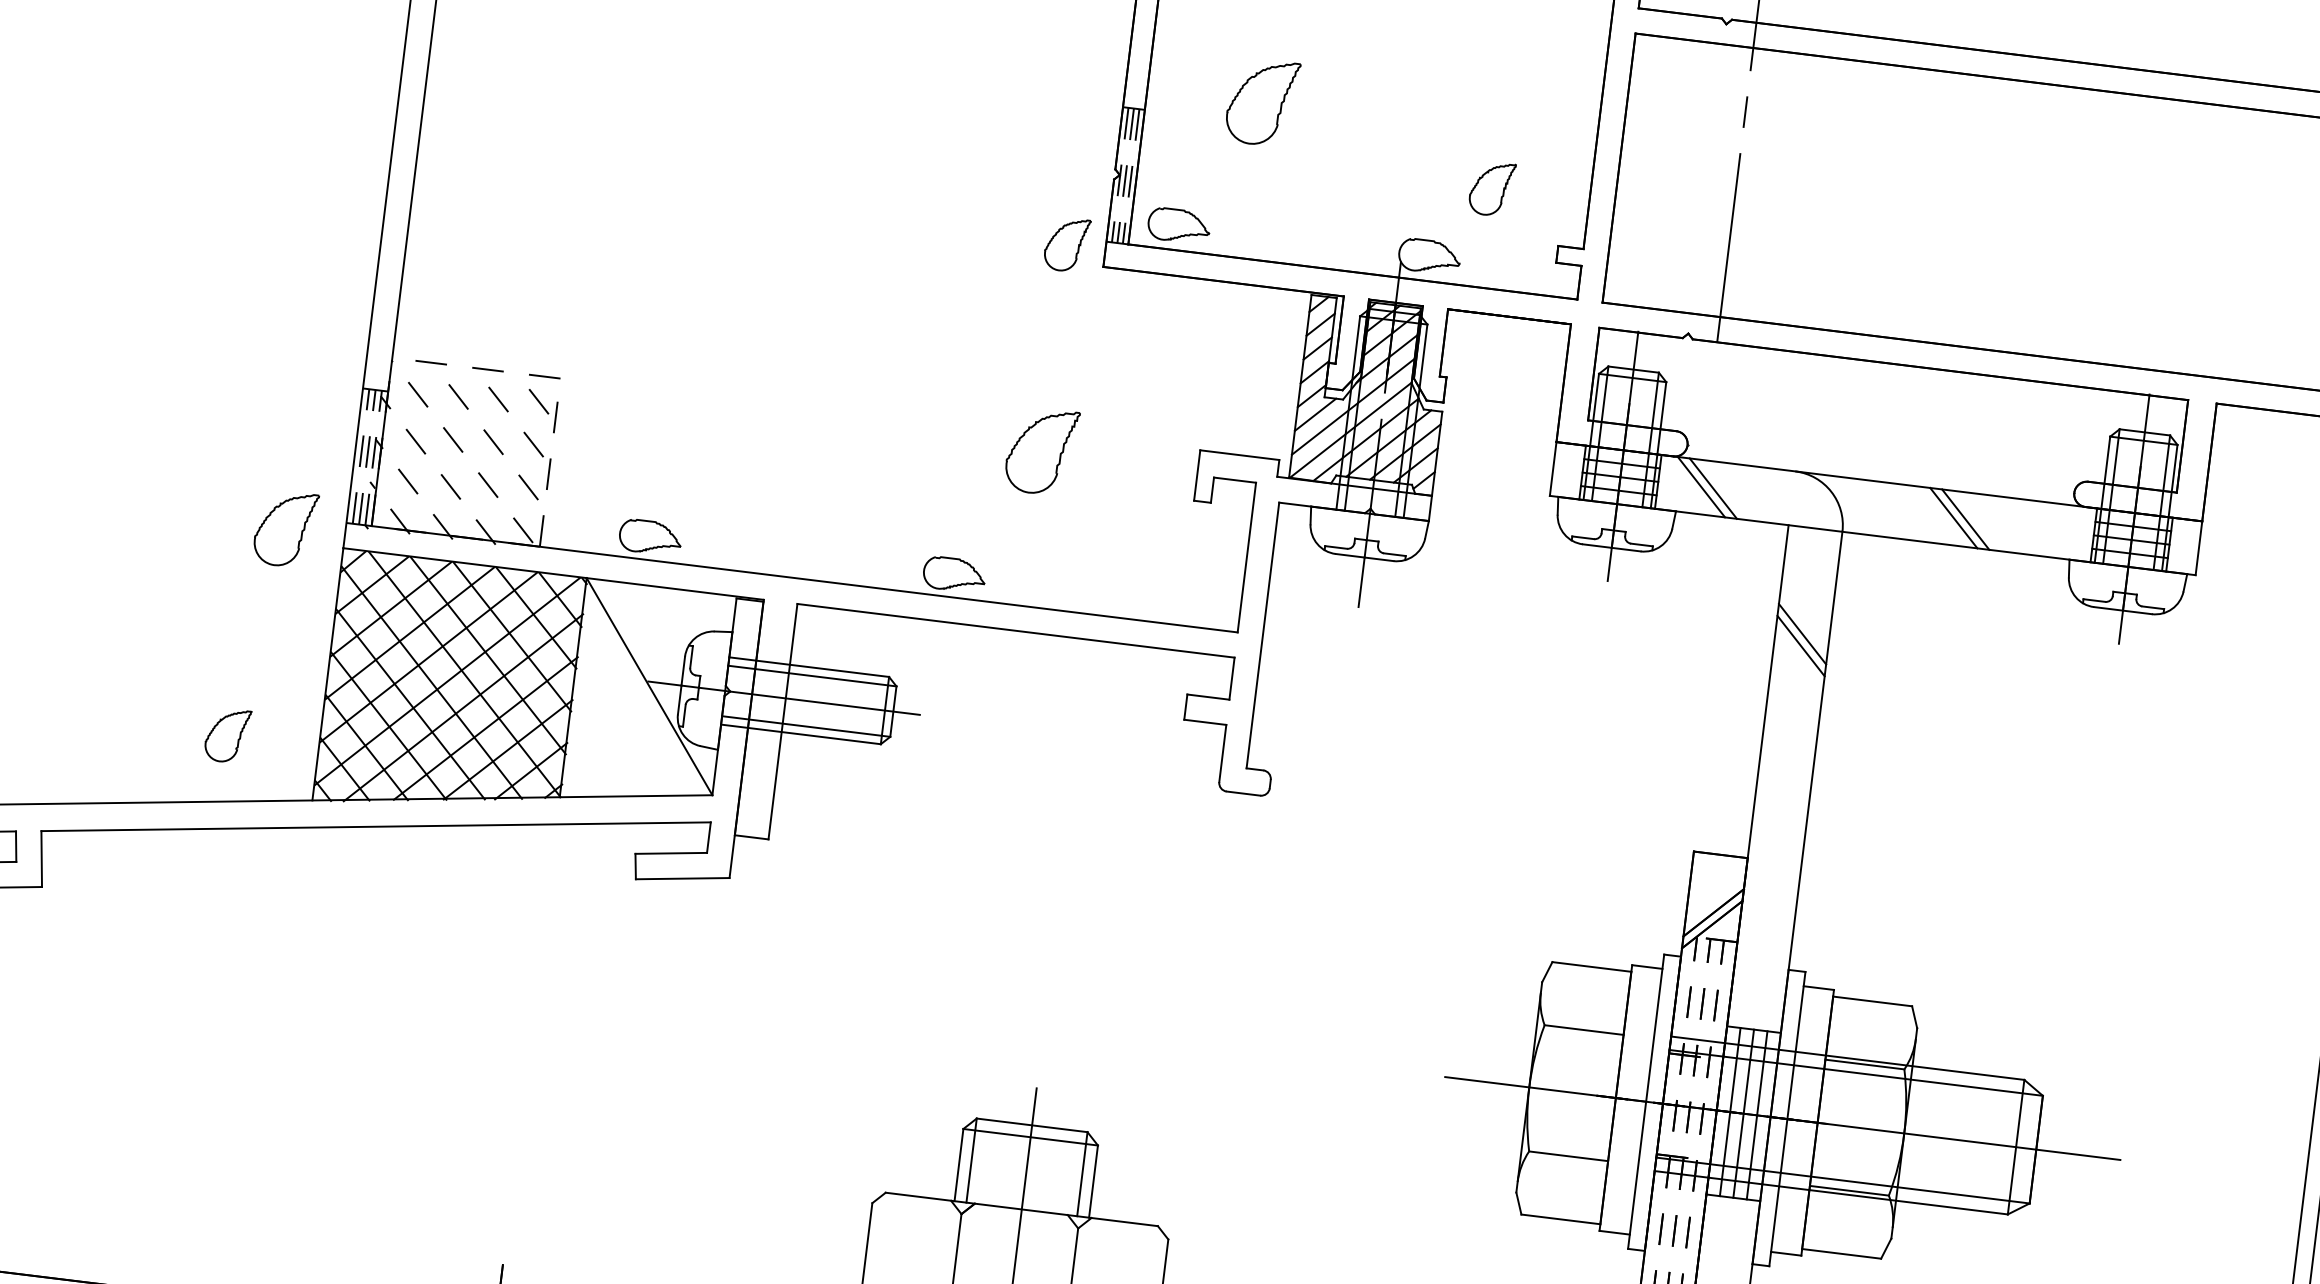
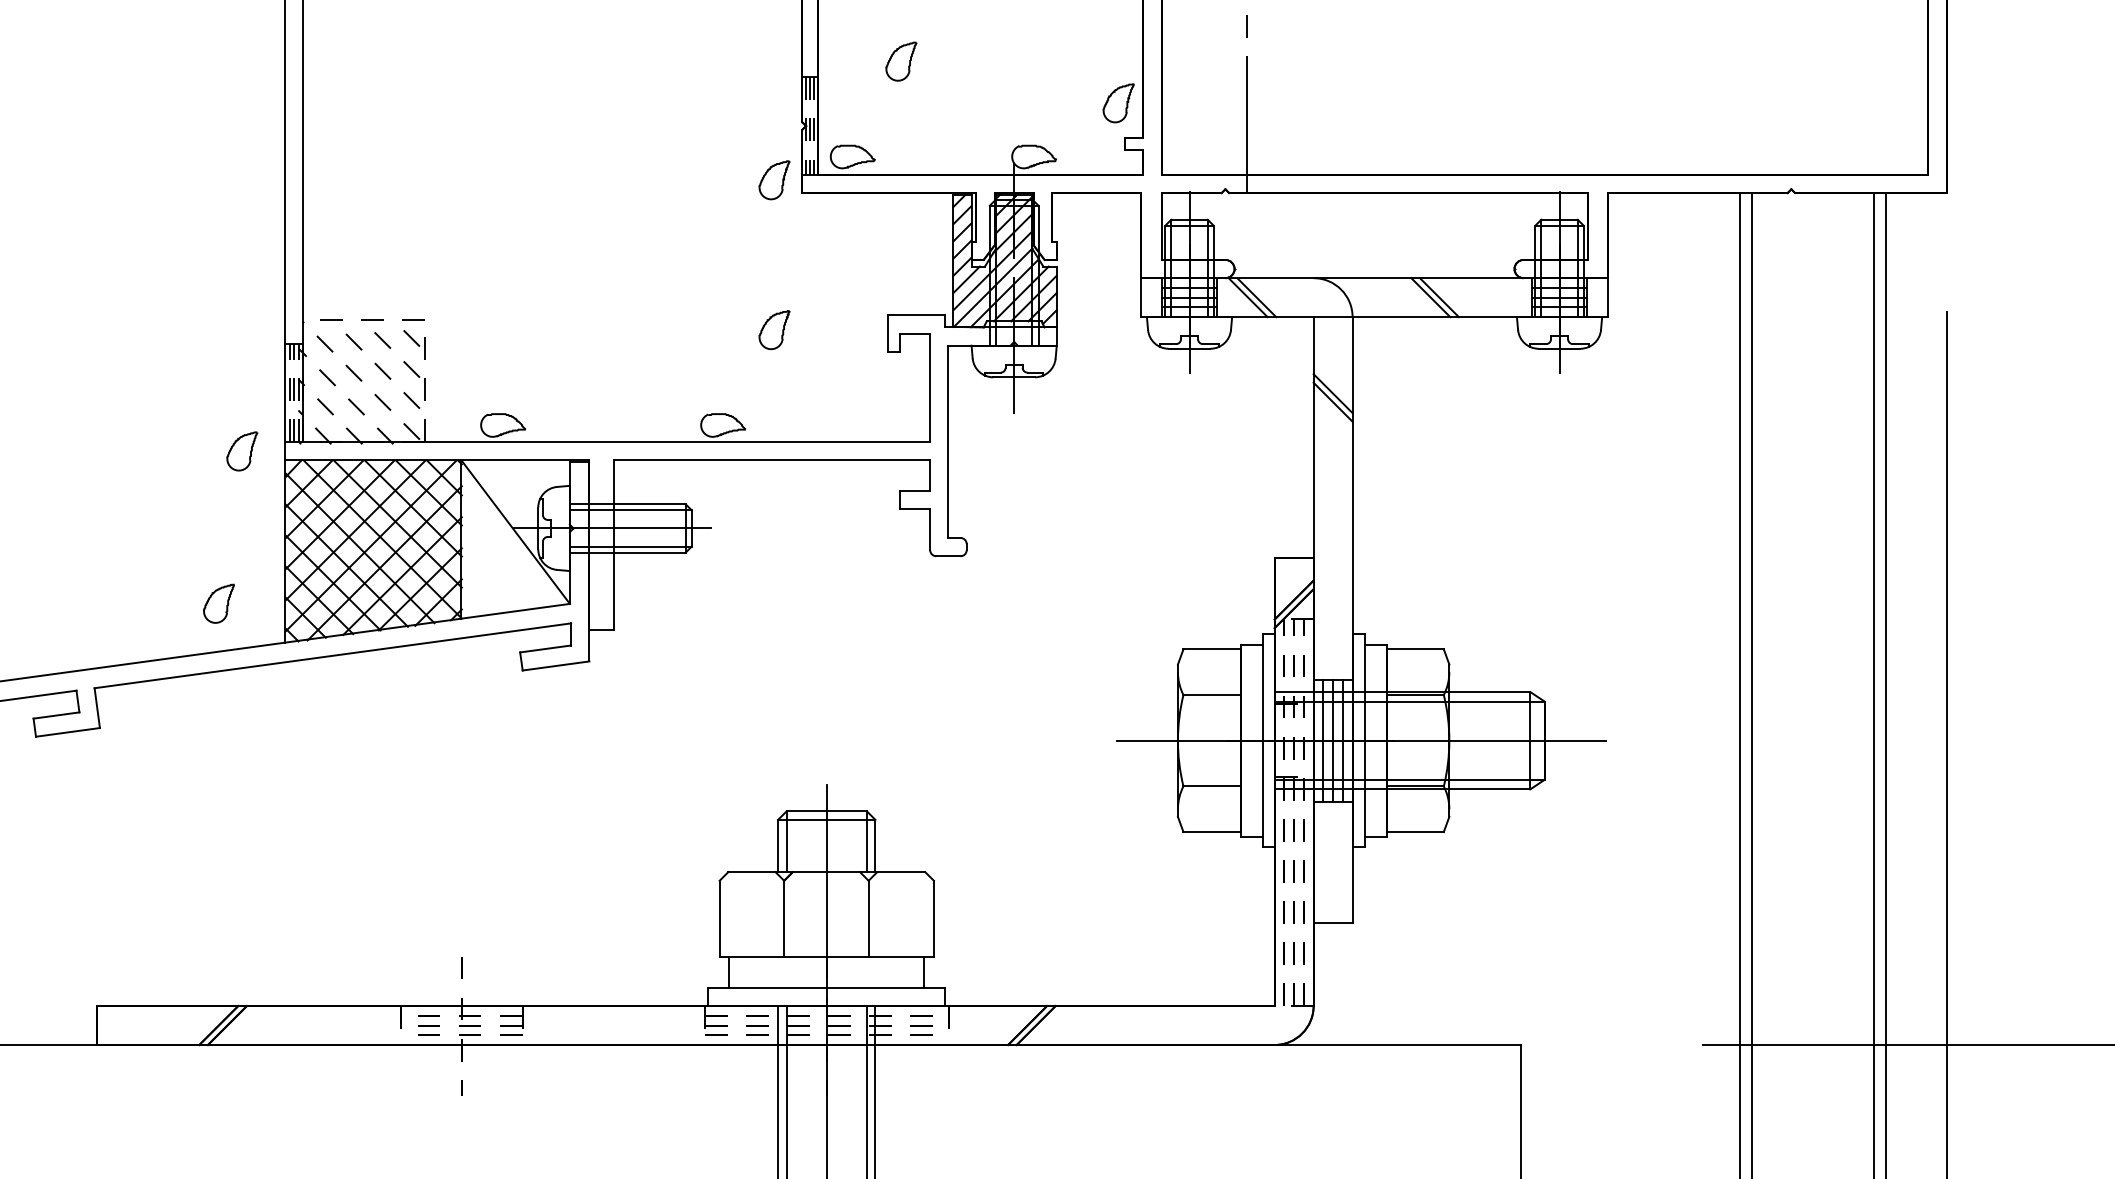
part: (1262, 102) -> (901, 61), size x0.62
part: (1491, 189) -> (1118, 103), moved
part: (1041, 452) -> (774, 330), size x0.62
part: (285, 529) -> (242, 451), size x0.71

